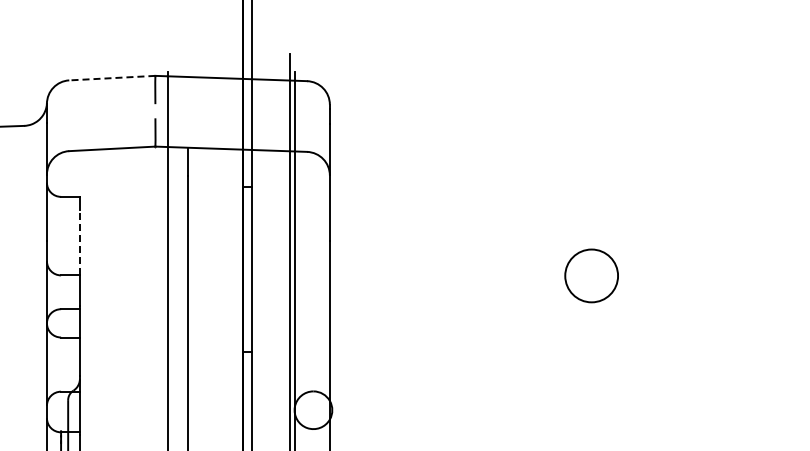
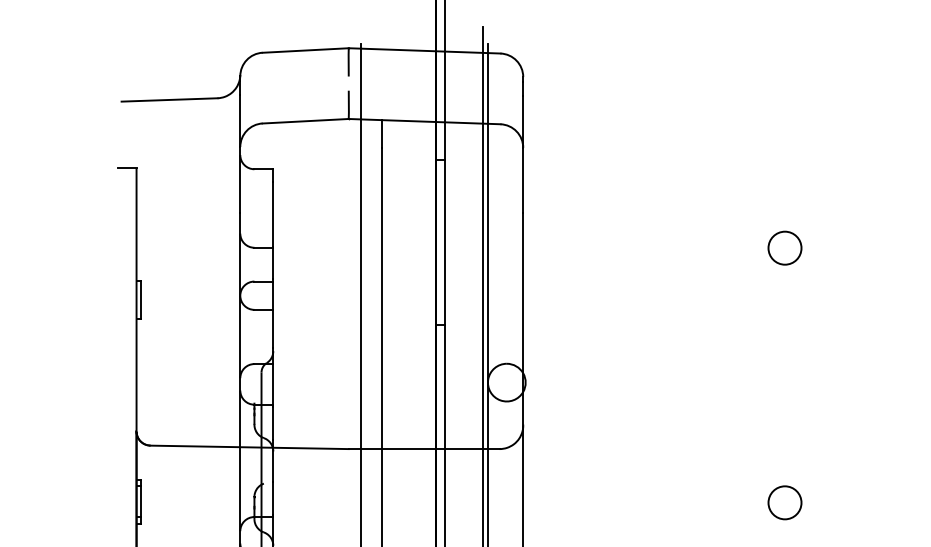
line: (112, 78) -> (305, 50), dashed -> solid
line: (80, 242) -> (273, 214), dashed -> solid
circle: (591, 275) -> (784, 247), size x0.62

